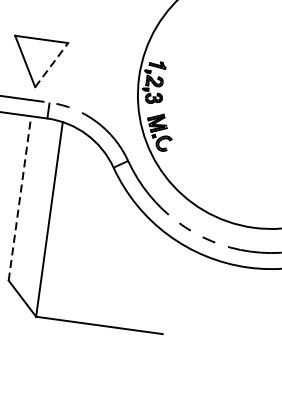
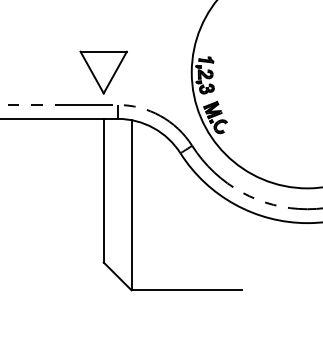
line: (51, 65) -> (115, 72), dashed -> solid
line: (19, 198) -> (103, 190), dashed -> solid

